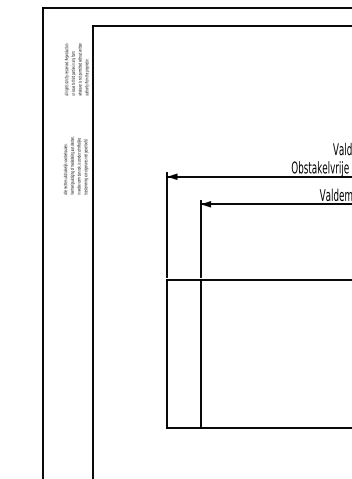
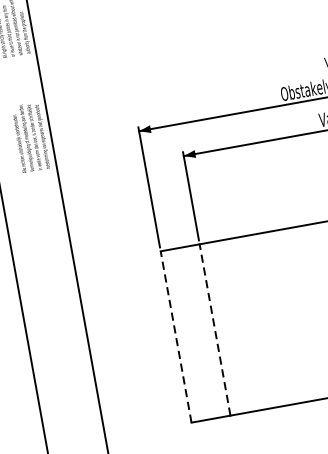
line: (167, 354) -> (176, 337), solid -> dashed
line: (201, 354) -> (215, 329), solid -> dashed

